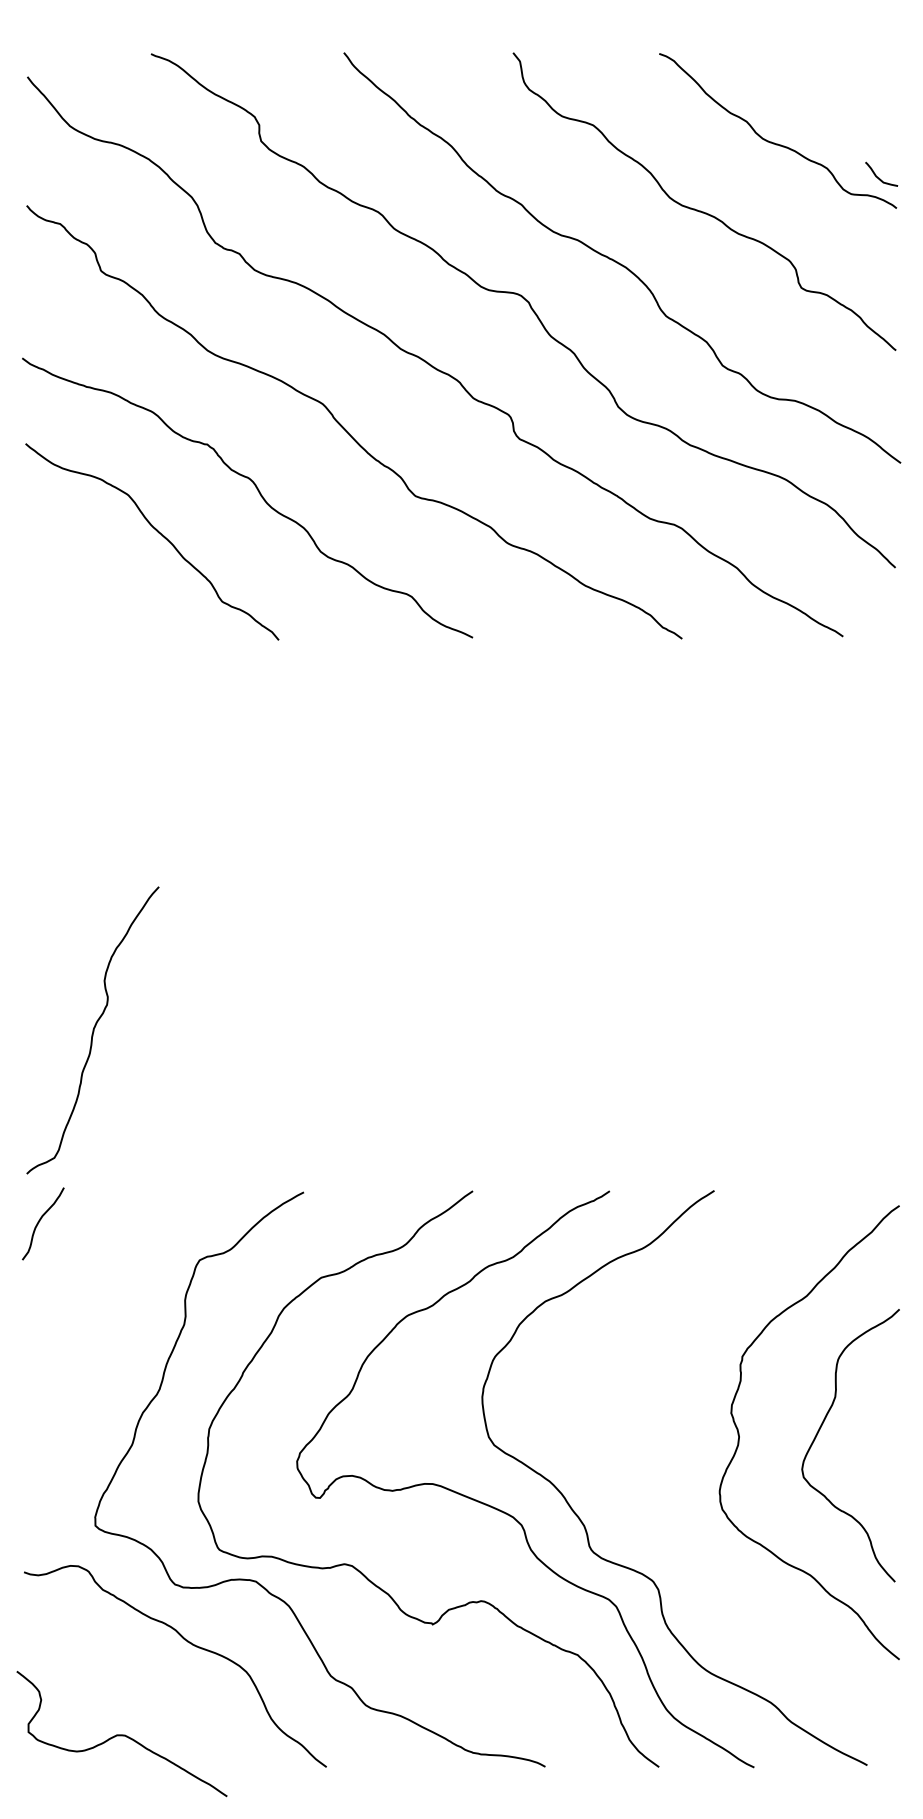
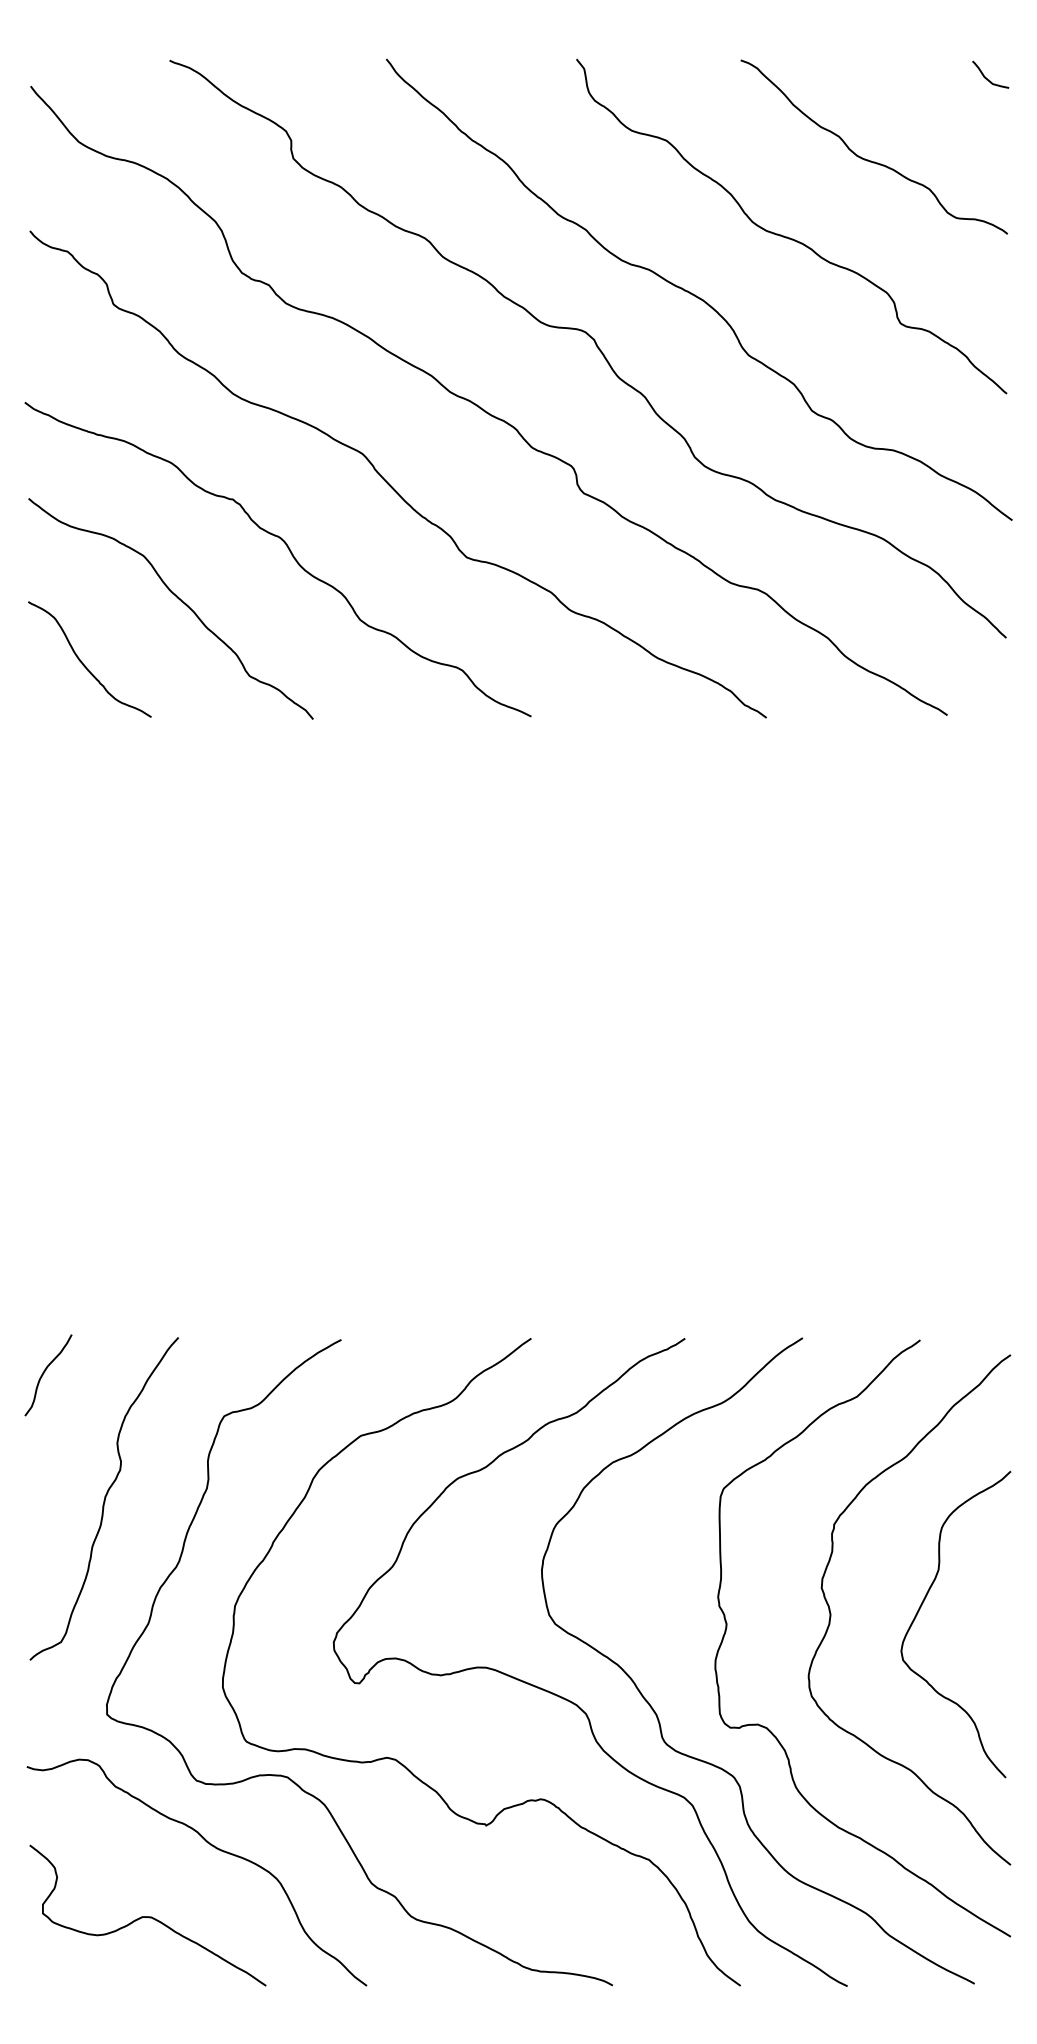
curve: (877, 176) -> (986, 77), moved
curve: (75, 591) -> (84, 664), added
curve: (93, 1030) -> (104, 1498), moved
curve: (685, 1539) -> (770, 1730), added
curve: (121, 1734) -> (147, 1916), moved

